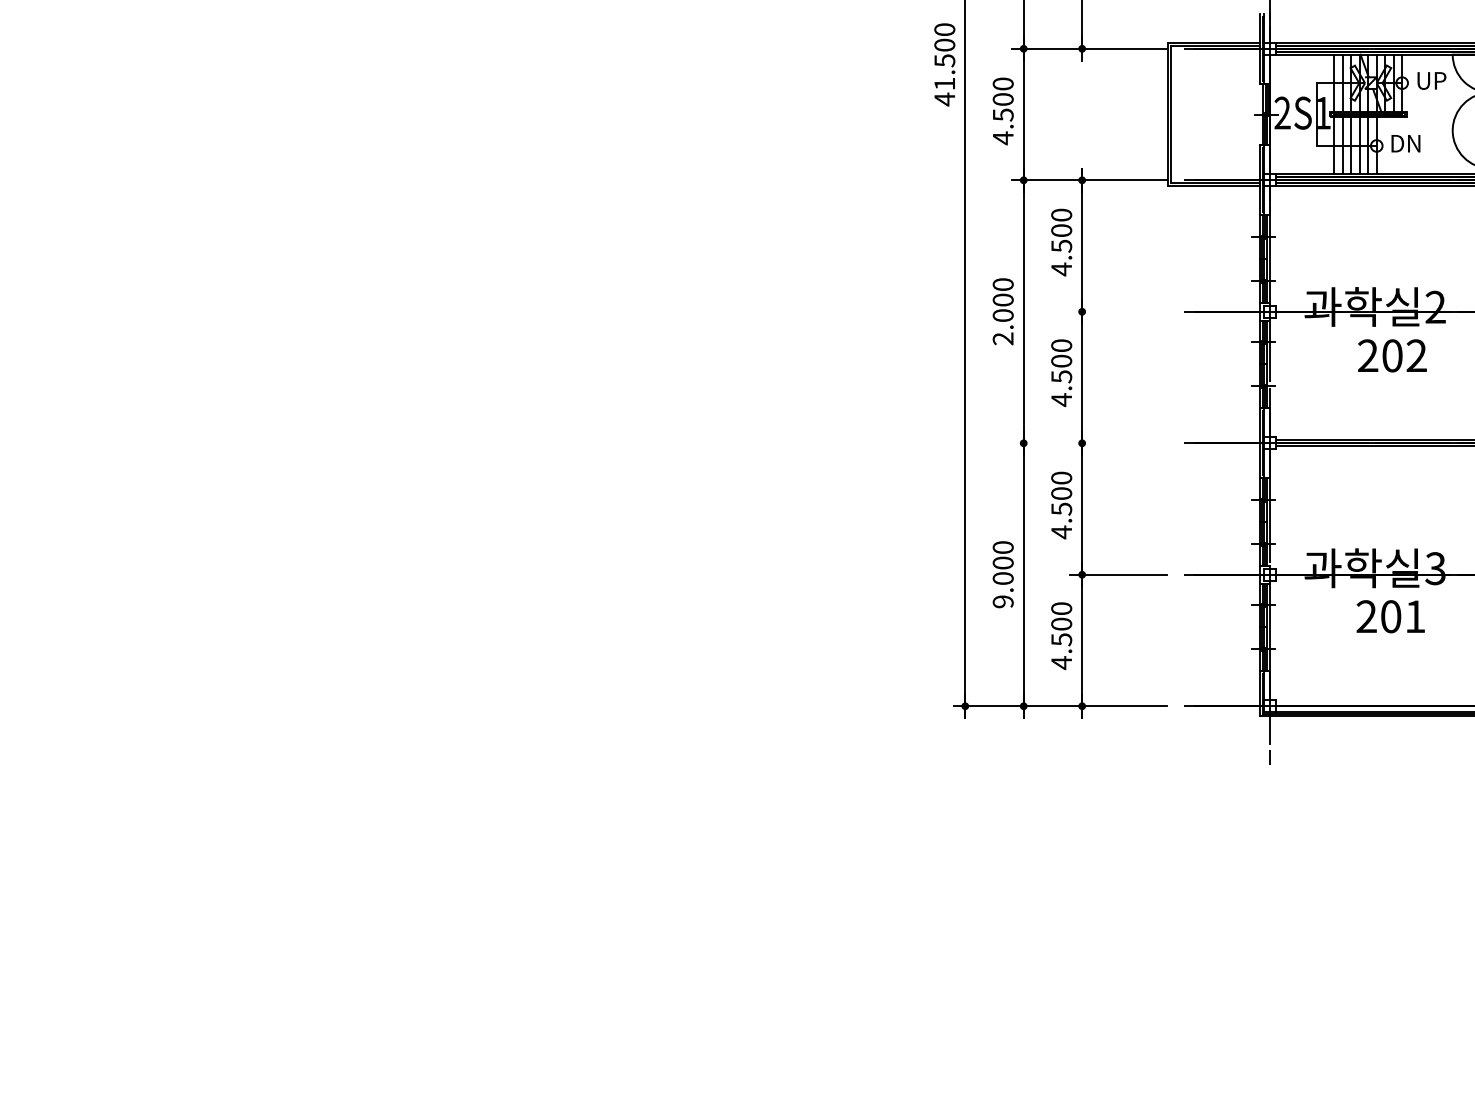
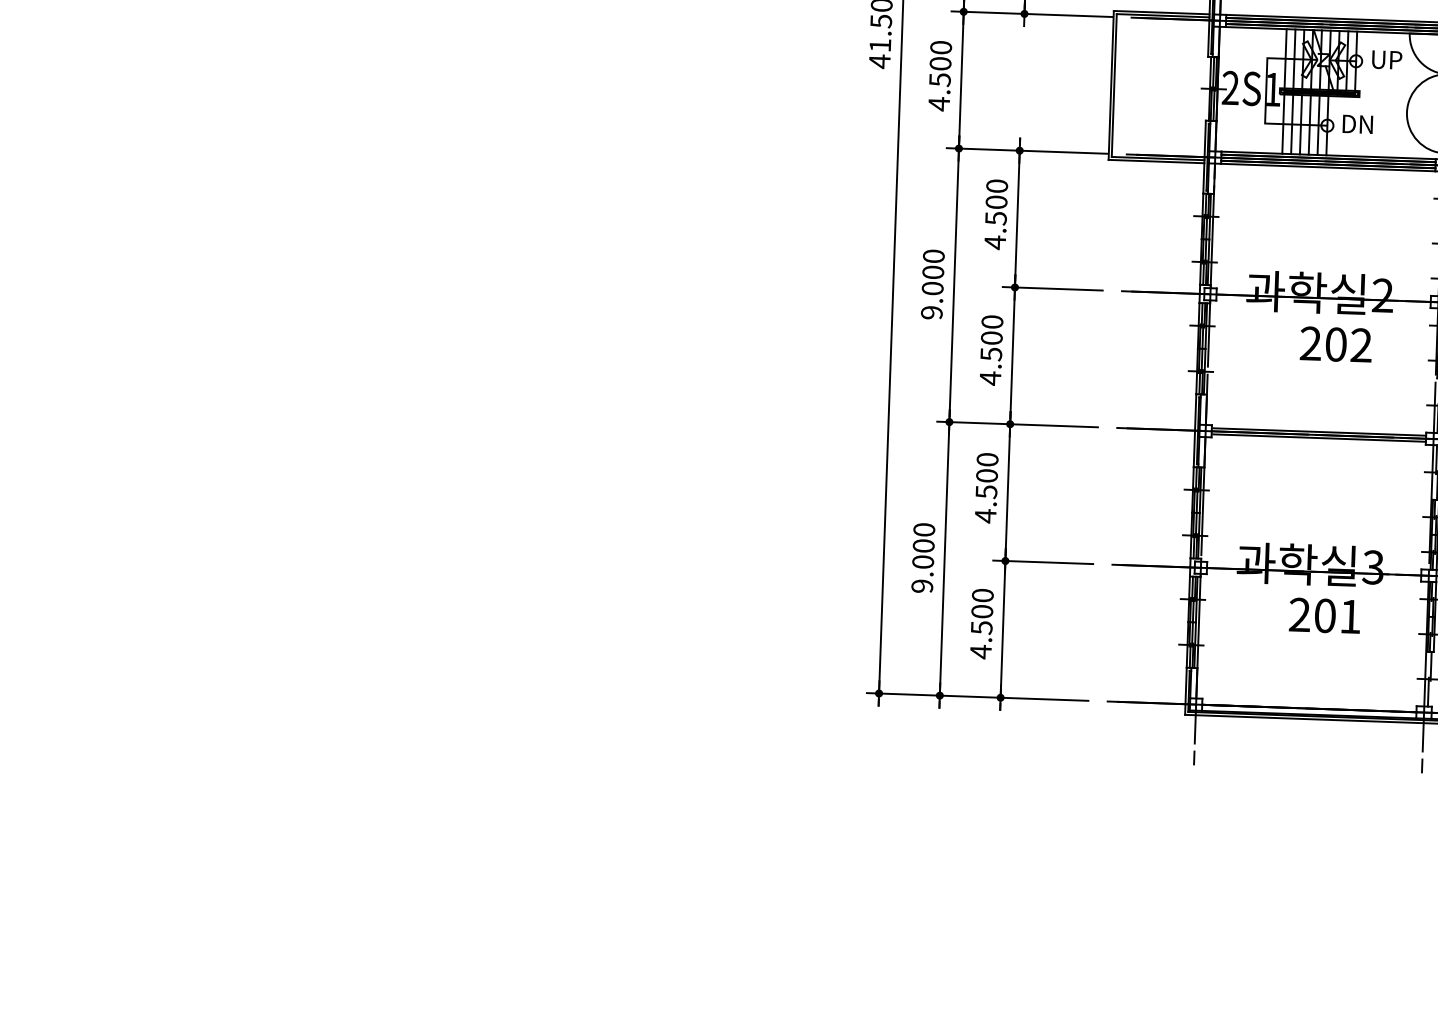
line: (1118, 311) -> (1052, 288), added
text: (1003, 338) -> (932, 312), 2.000 -> 9.000
line: (1089, 443) -> (1017, 424), added

